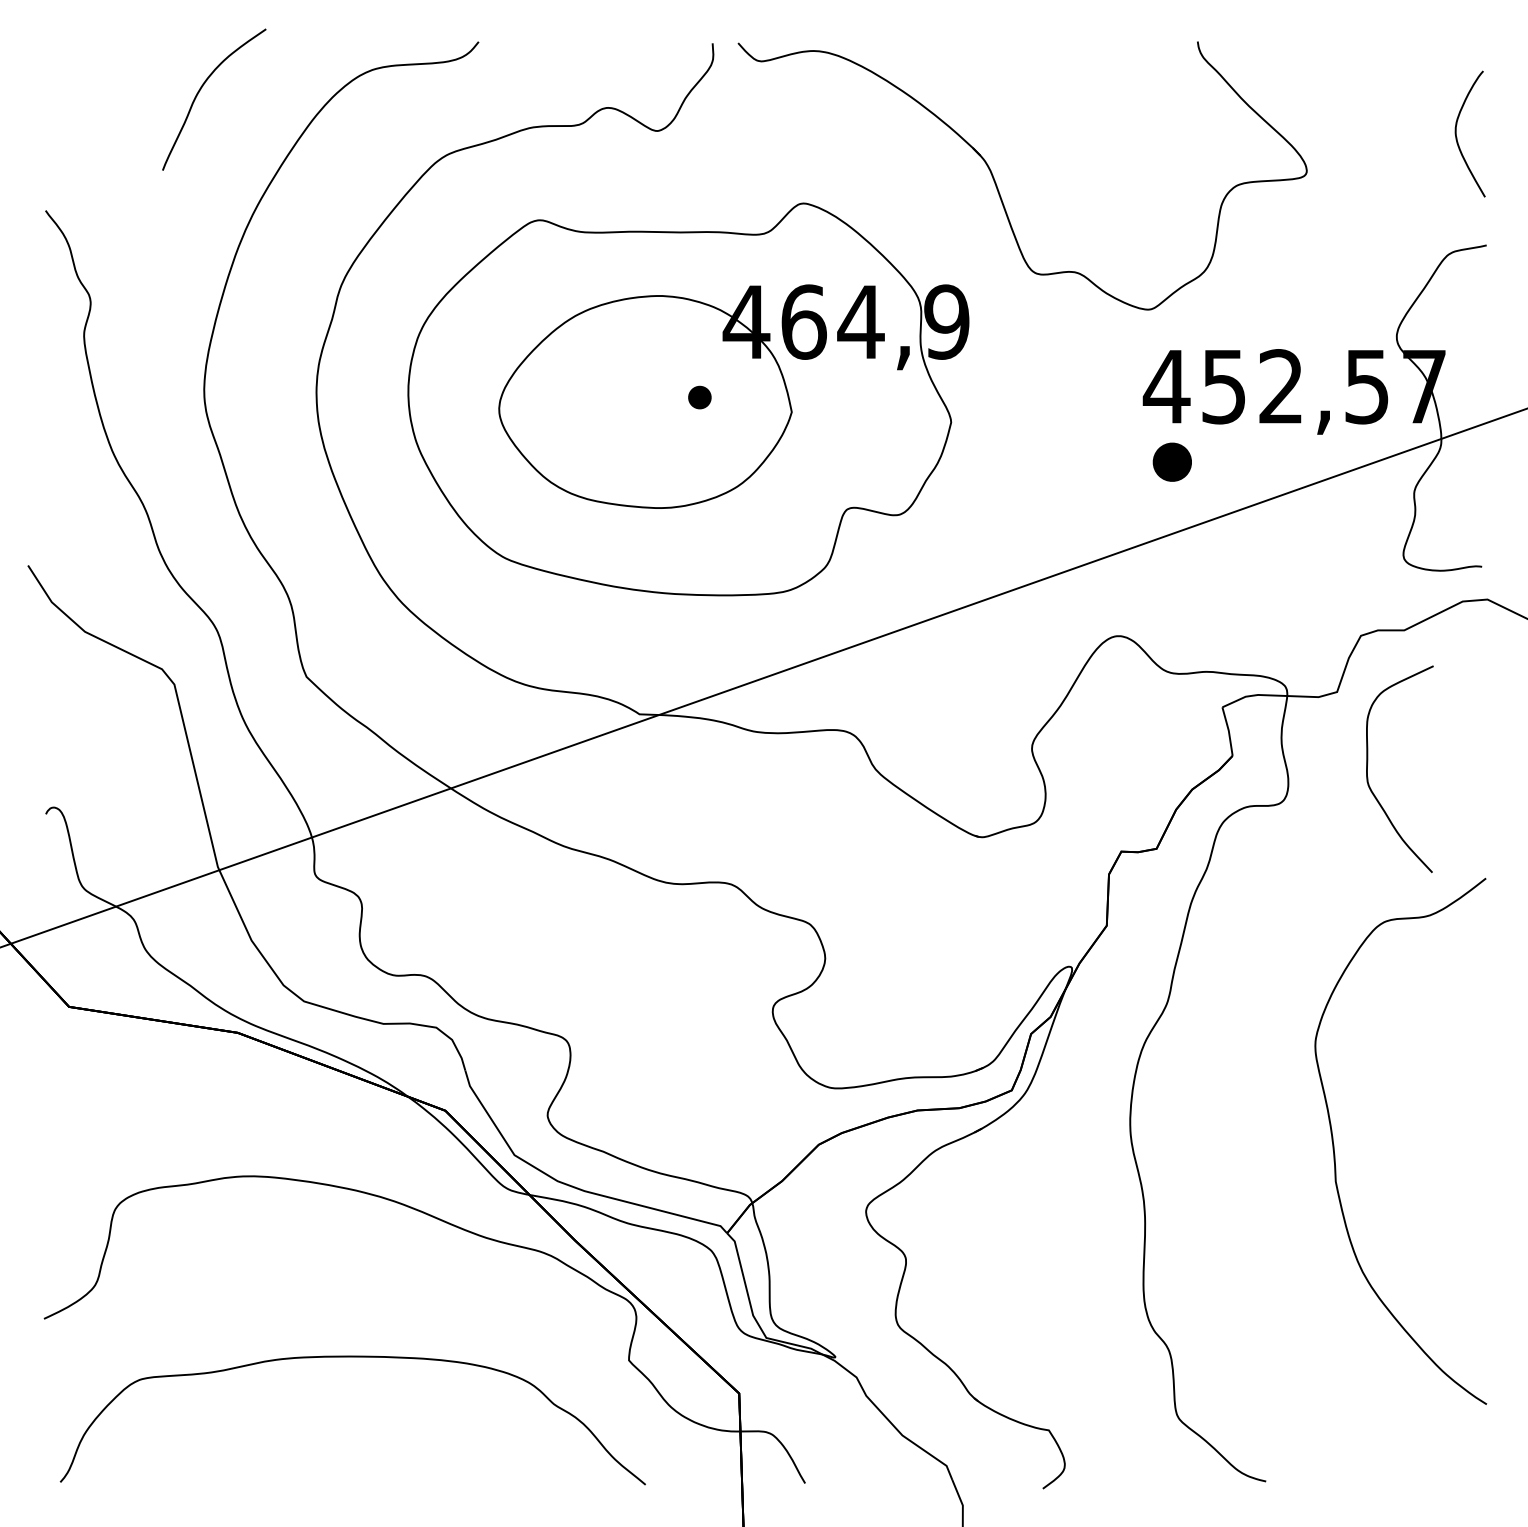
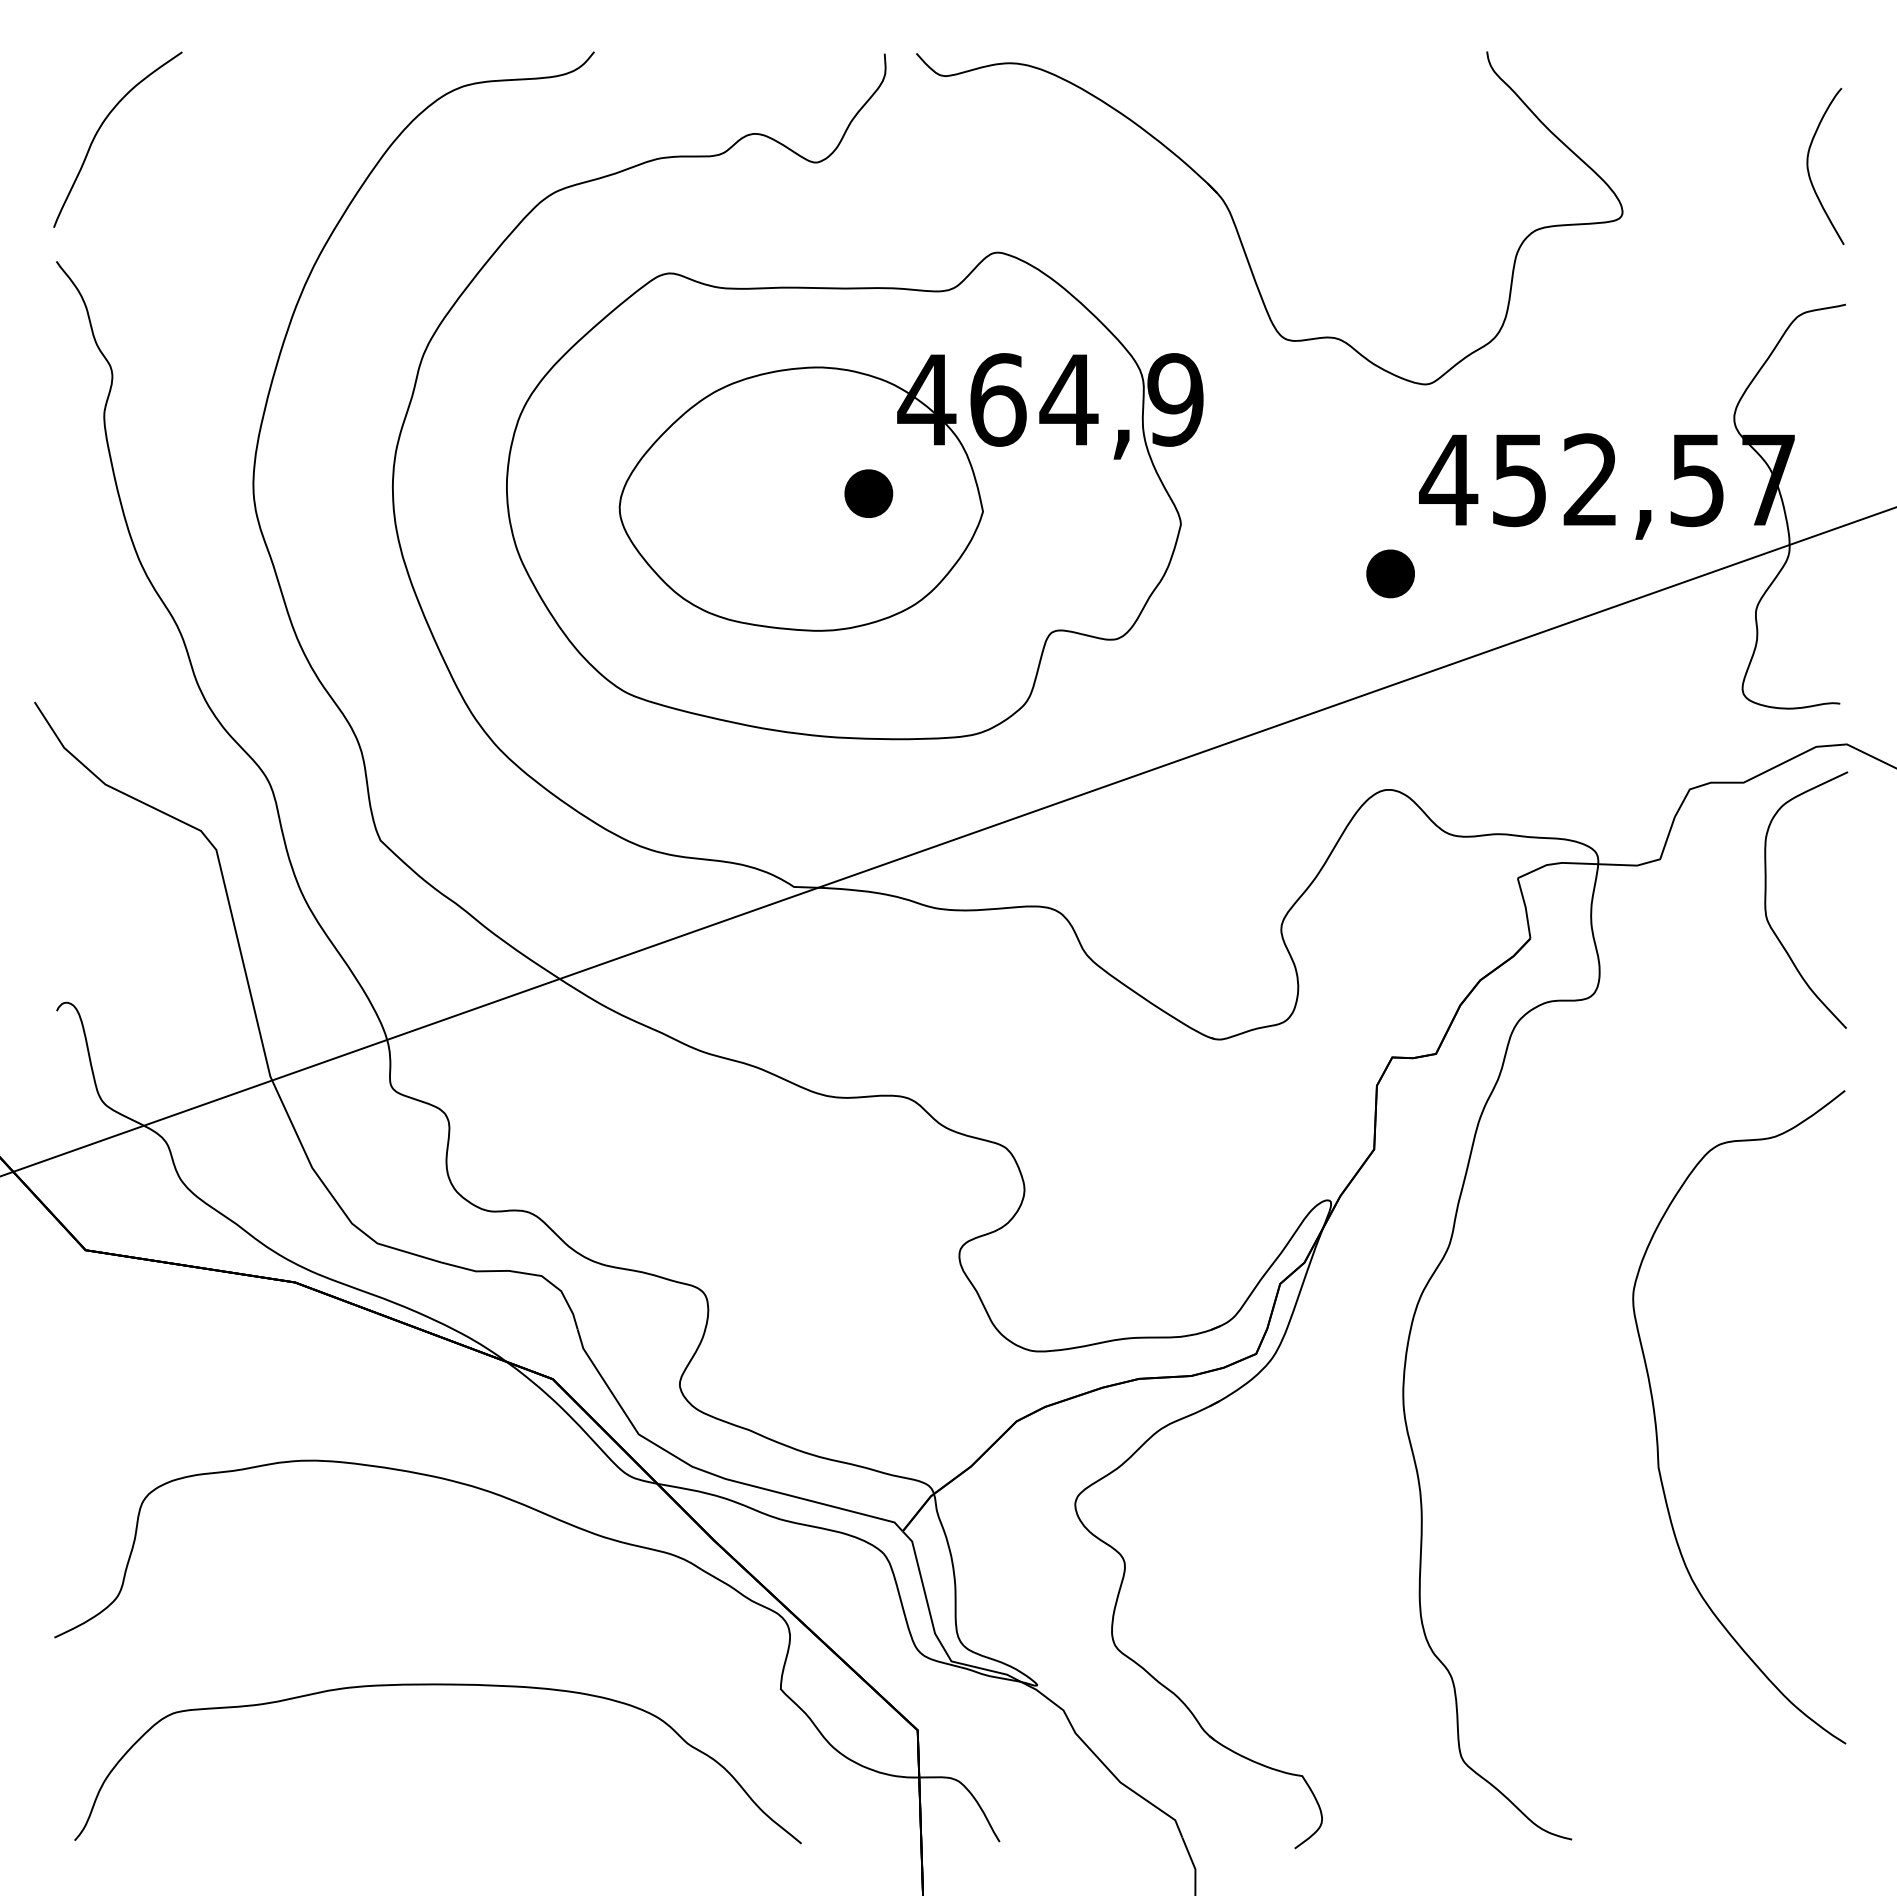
curve: (201, 89) -> (101, 127), moved
part: (699, 397) -> (868, 493), size x1.67
part: (1172, 461) -> (1390, 573), moved
curve: (1367, 768) -> (1766, 899), moved

